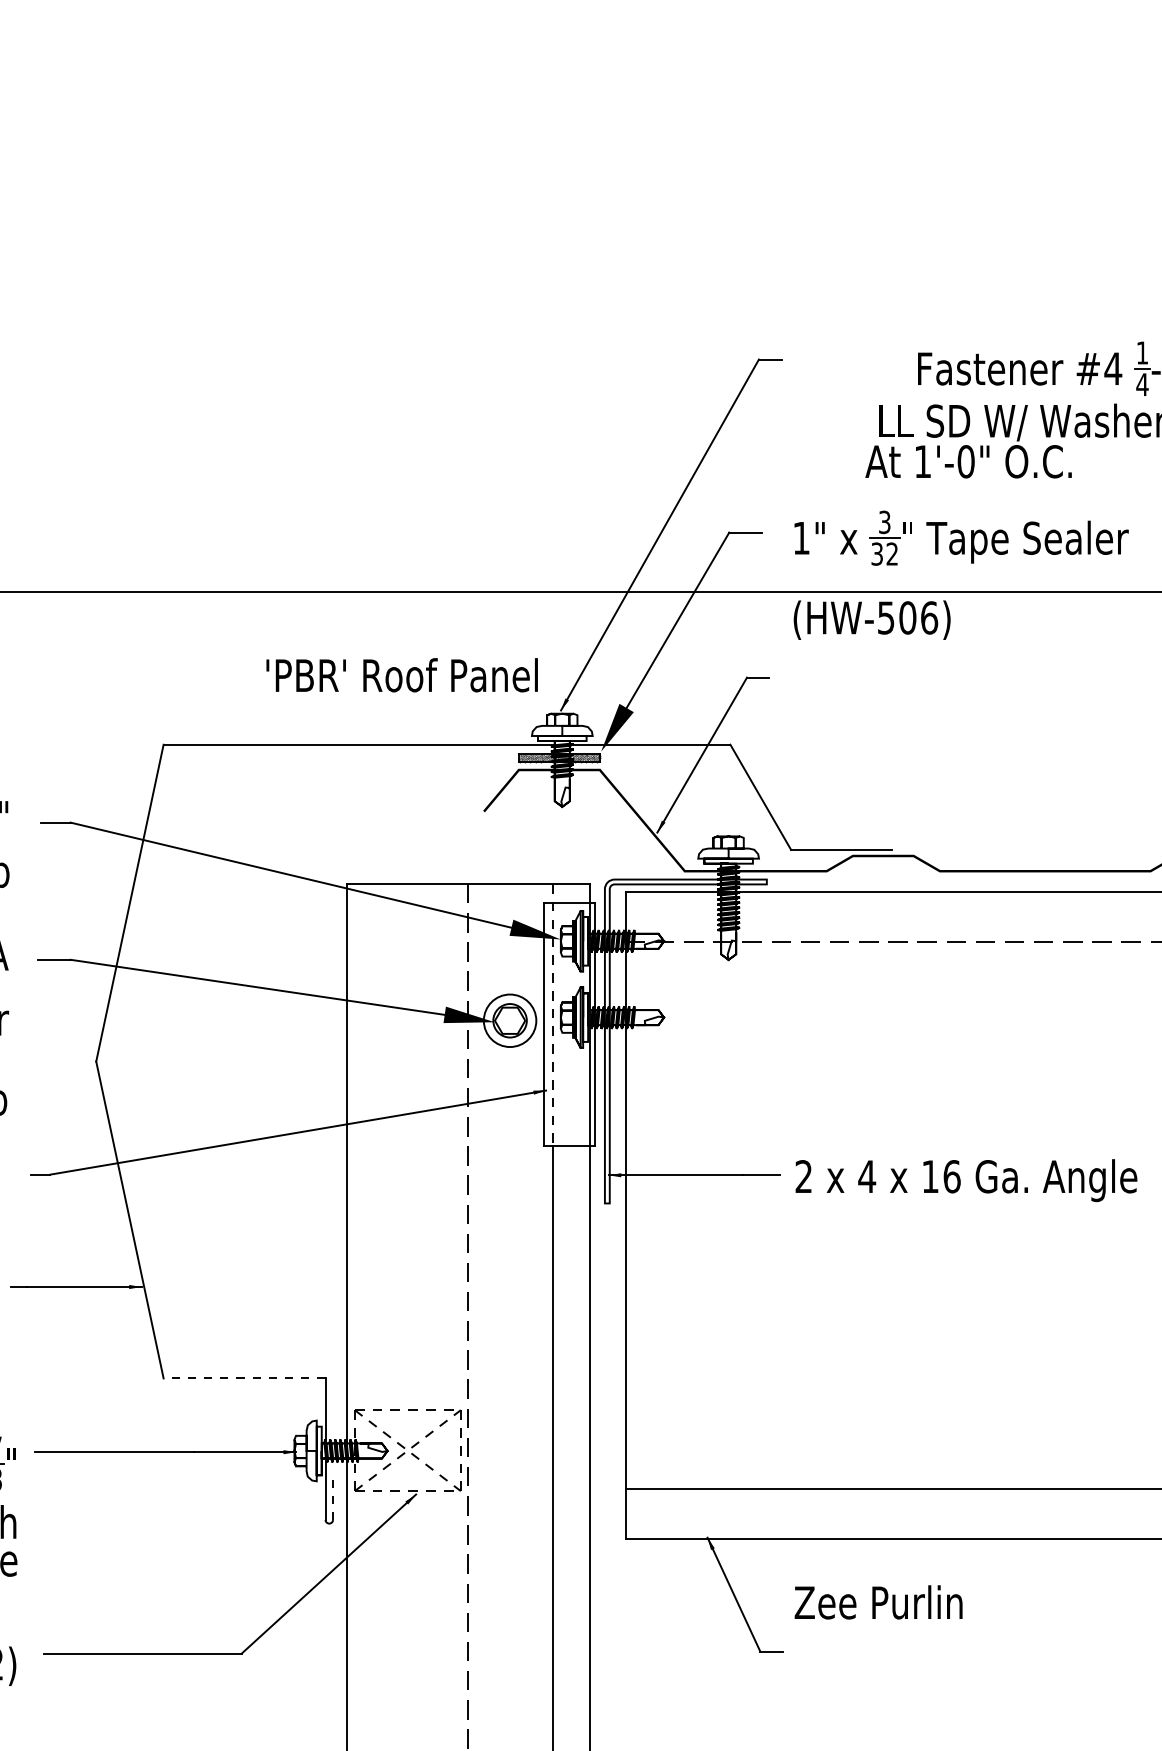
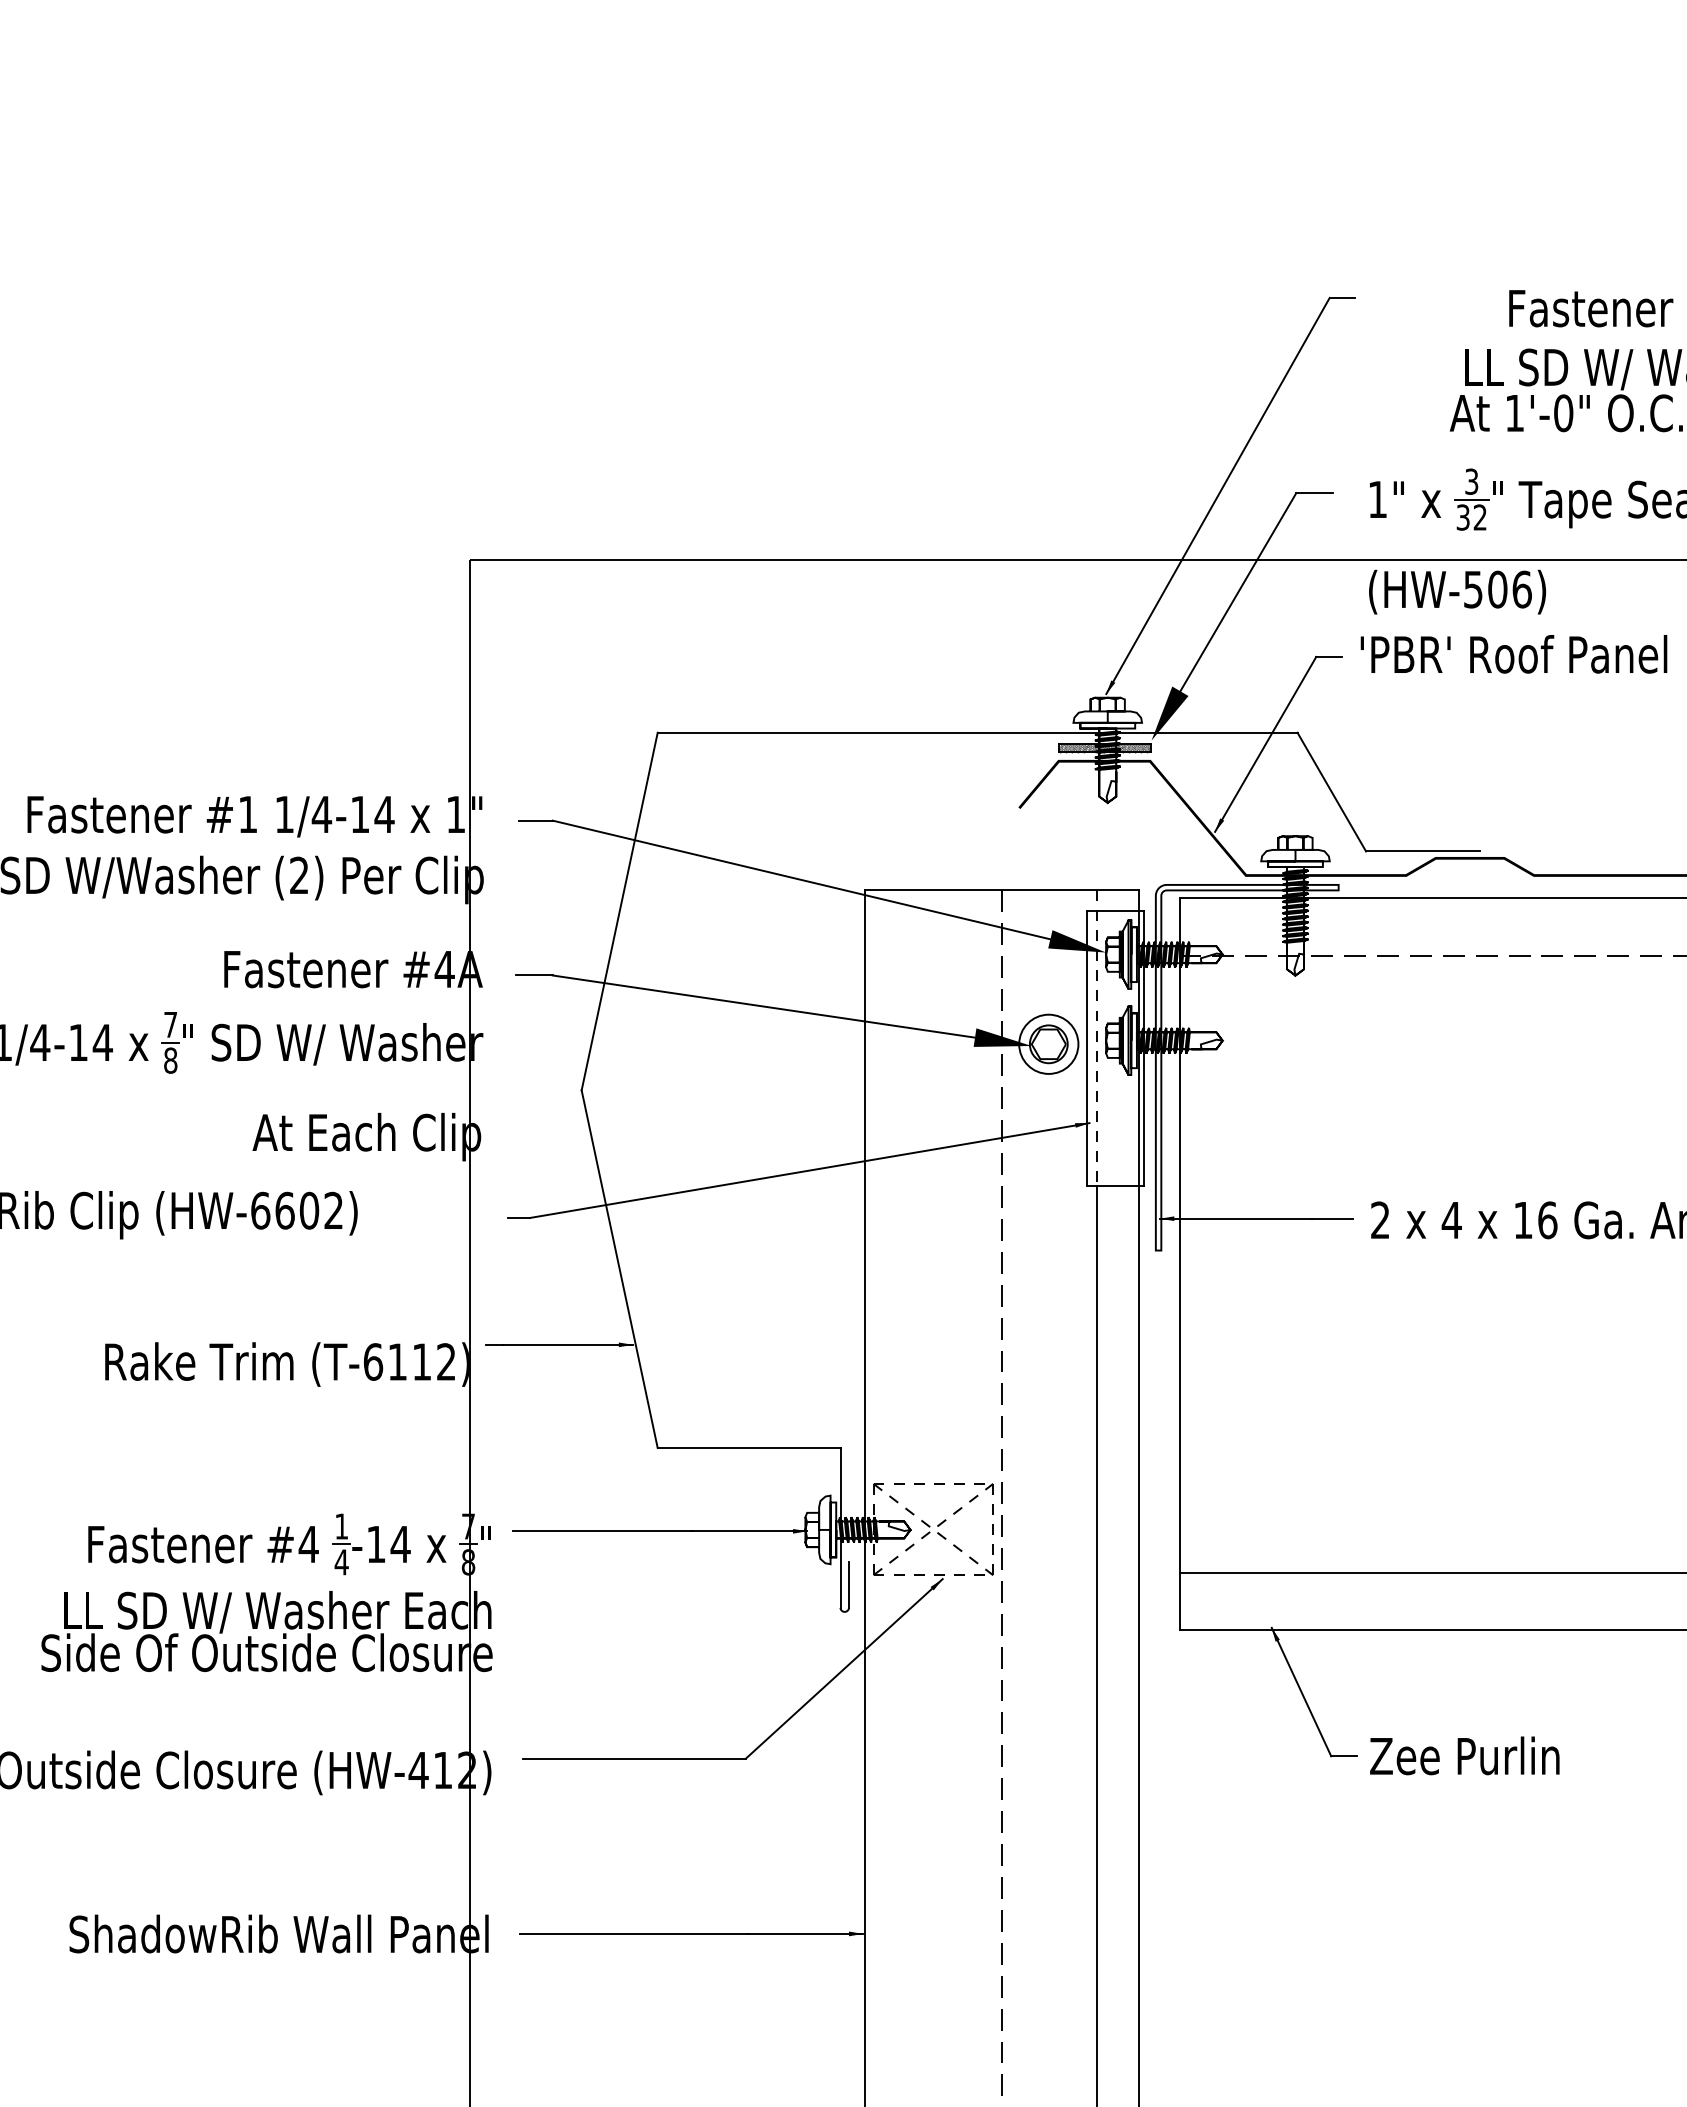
text: (401, 675) -> (1513, 654), moved
line: (244, 1378) -> (748, 1448), dashed -> solid
line: (333, 1500) -> (849, 1585), dashed -> solid
text: (878, 1602) -> (1464, 1755), moved

